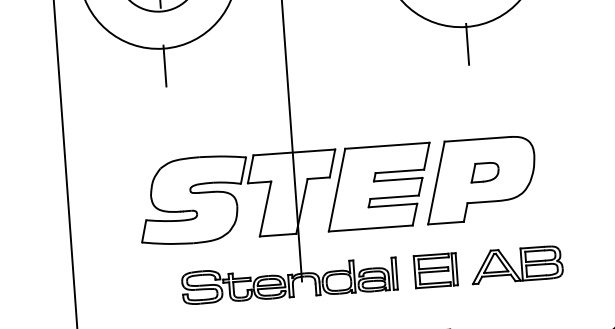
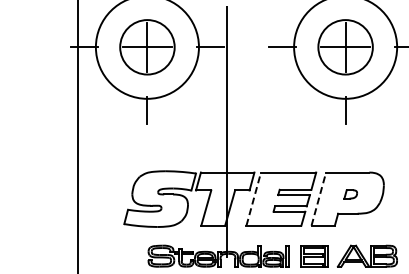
part: (484, 172) -> (350, 194), size x0.7
line: (435, 183) -> (318, 199), solid -> dashed
line: (336, 190) -> (253, 199), solid -> dashed

